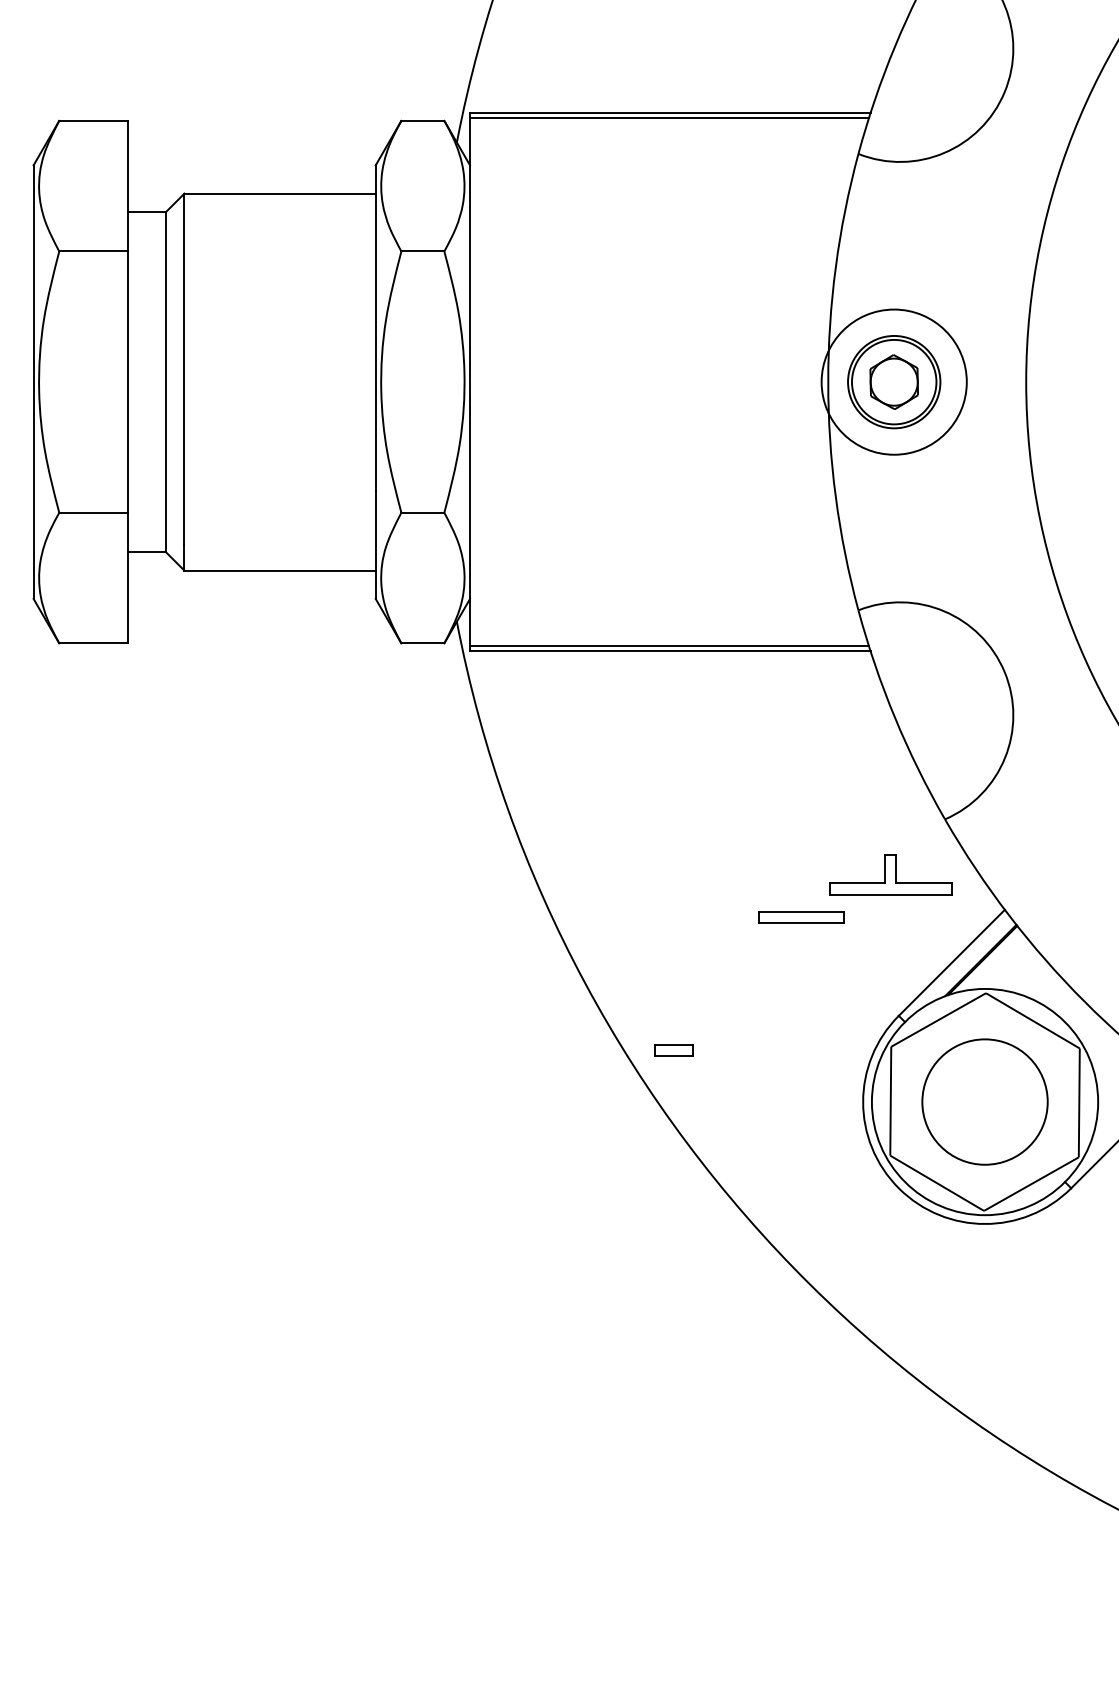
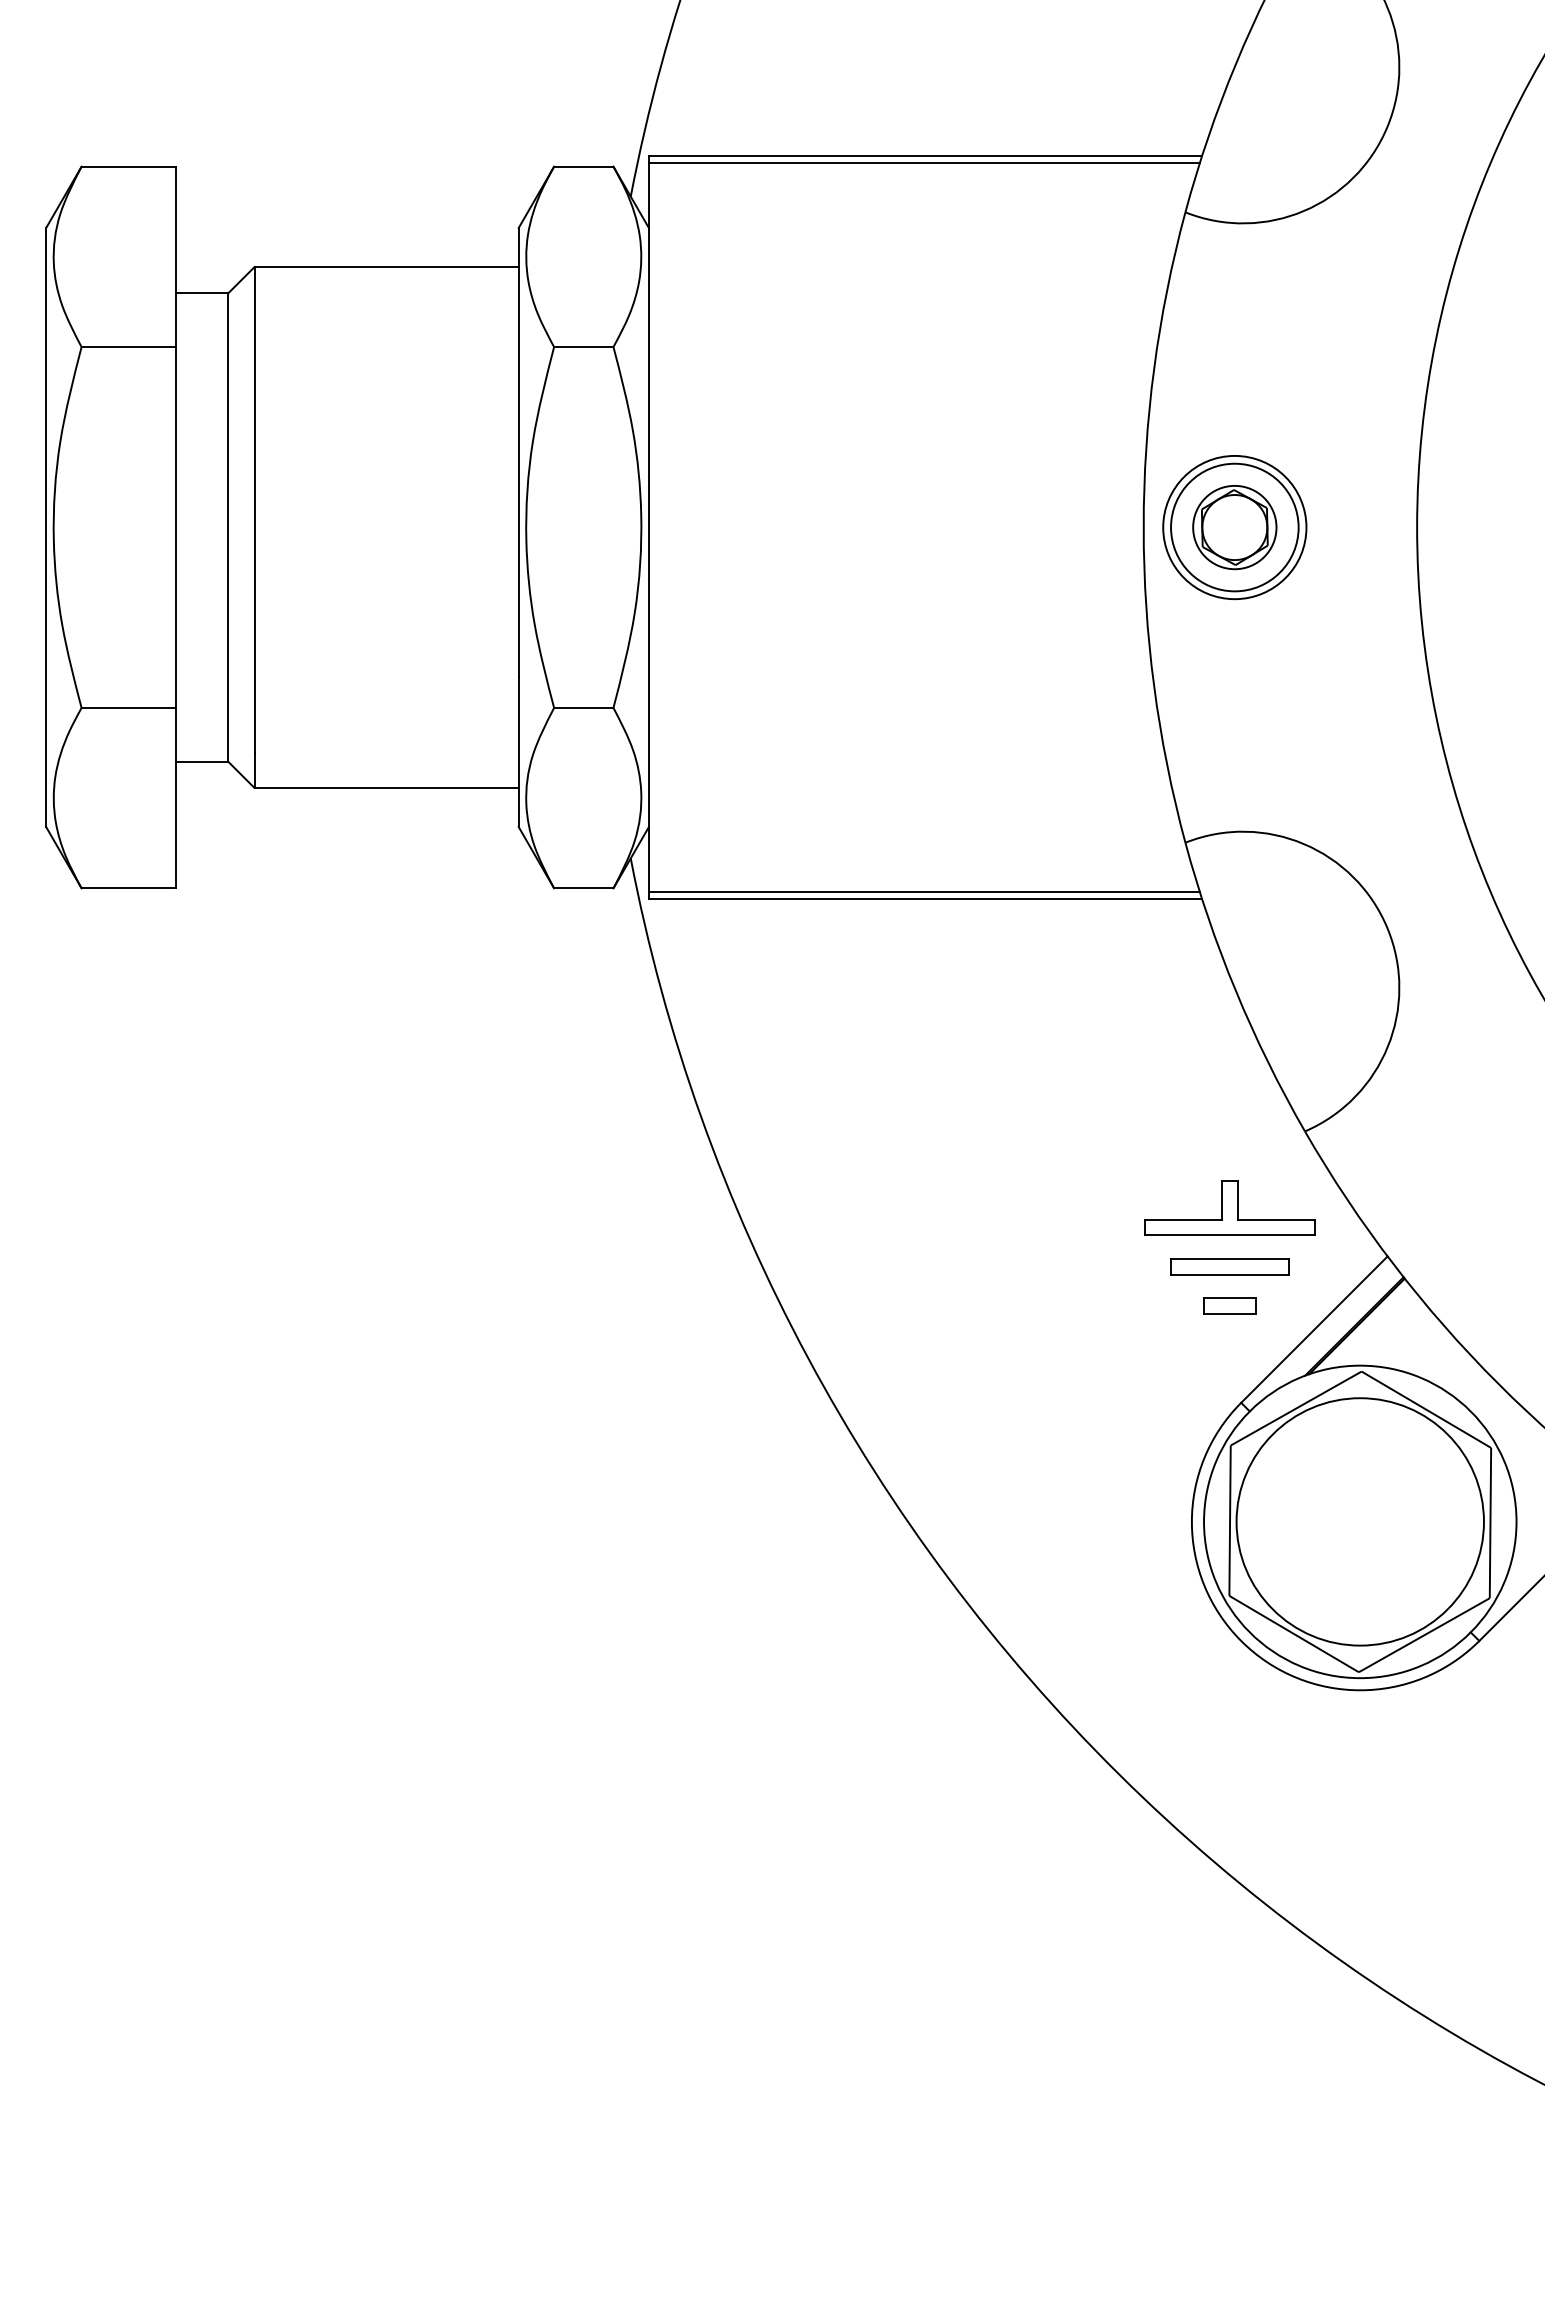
circle: (893, 382) -> (1234, 527), size x0.71
circle: (893, 382) -> (1234, 527), size x0.71
part: (801, 917) -> (1229, 1266), moved
part: (673, 1050) -> (1229, 1305), moved
circle: (984, 1101) -> (1359, 1521), size x1.43

